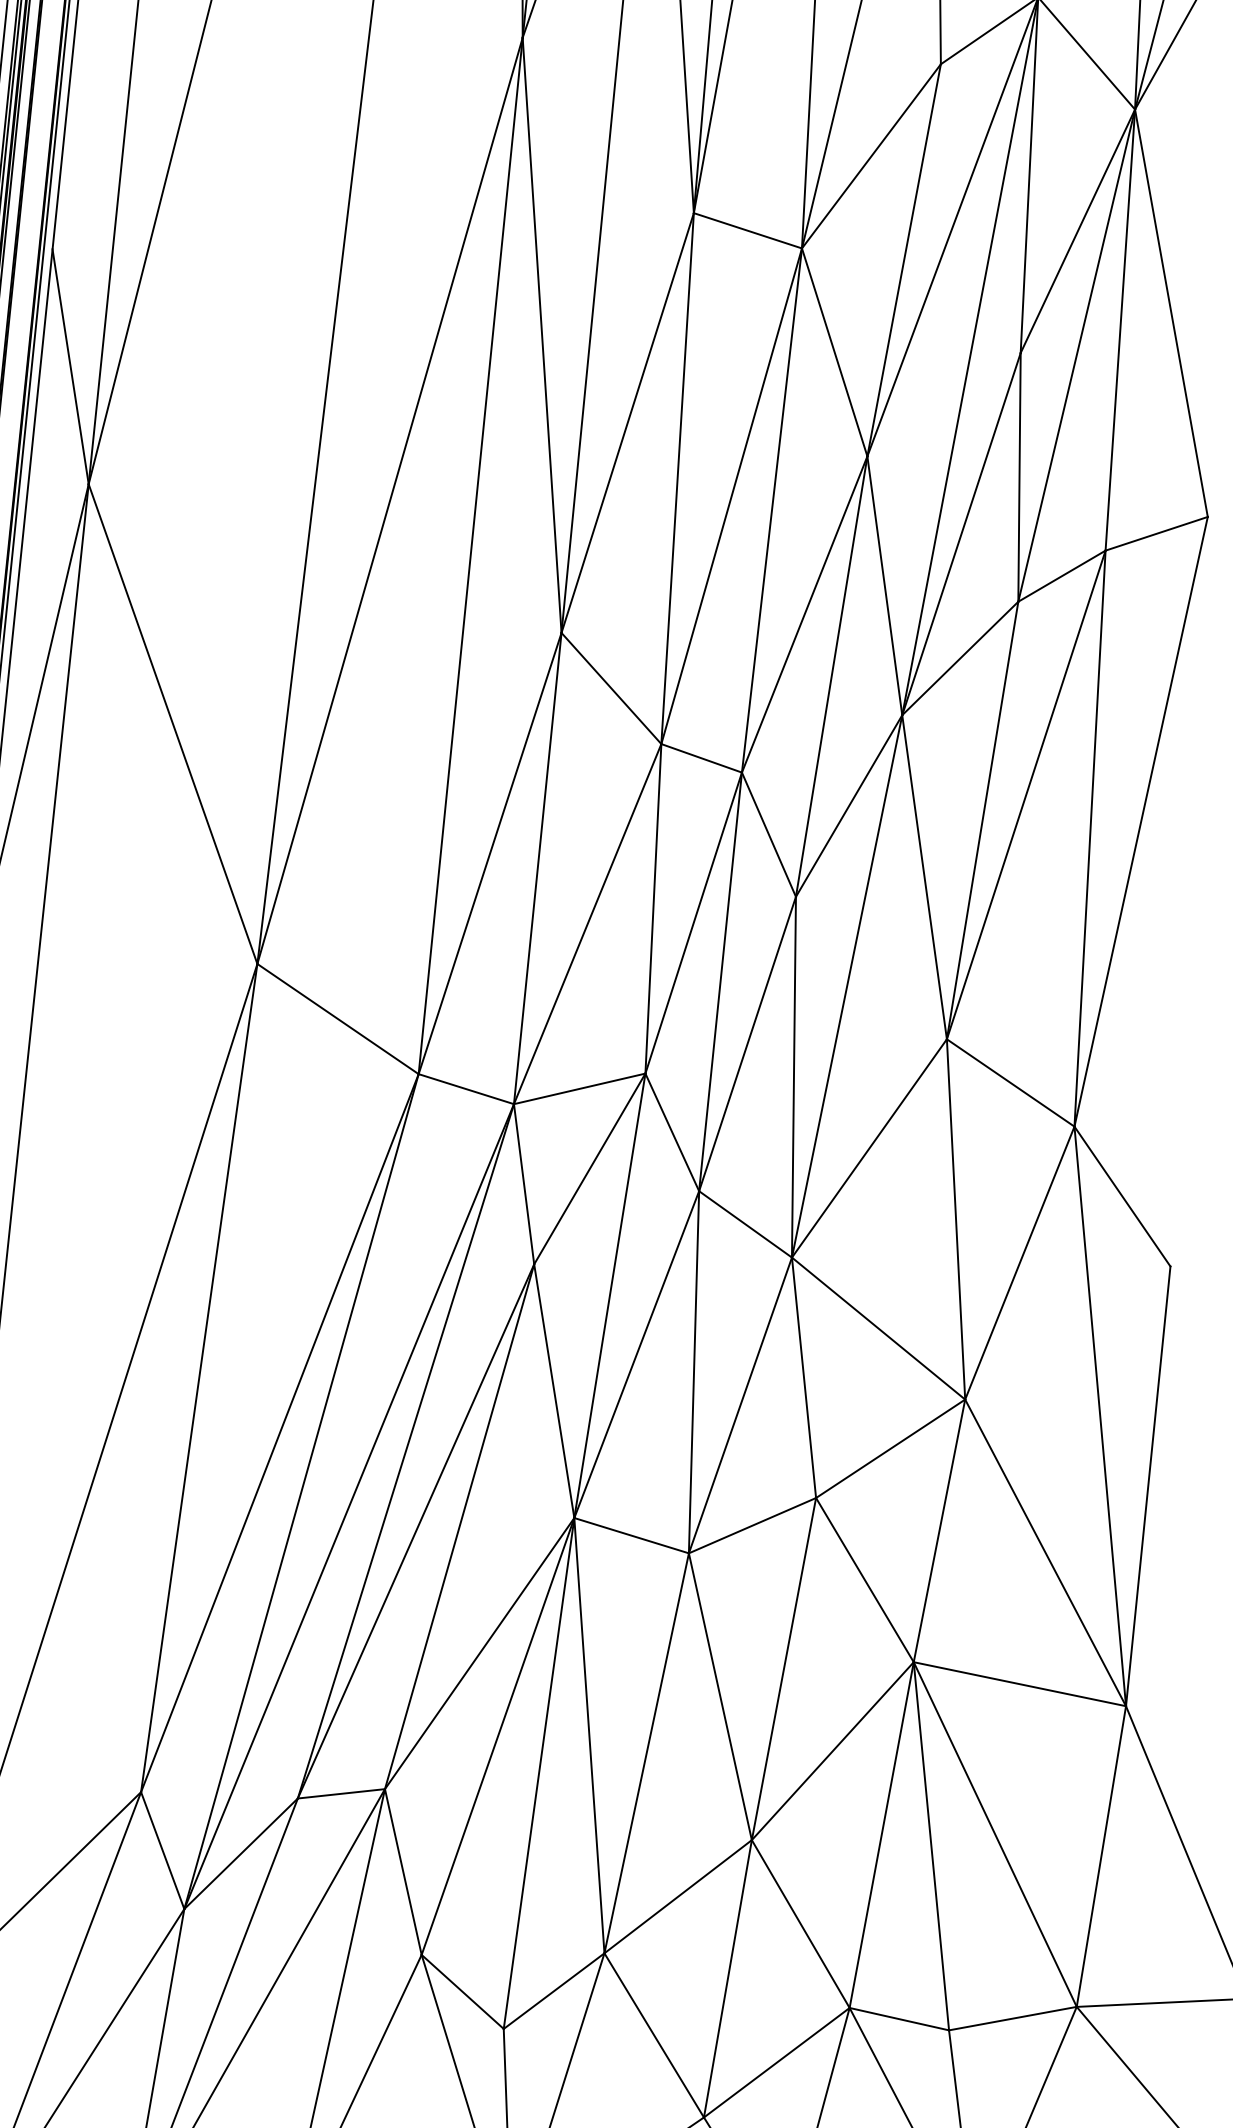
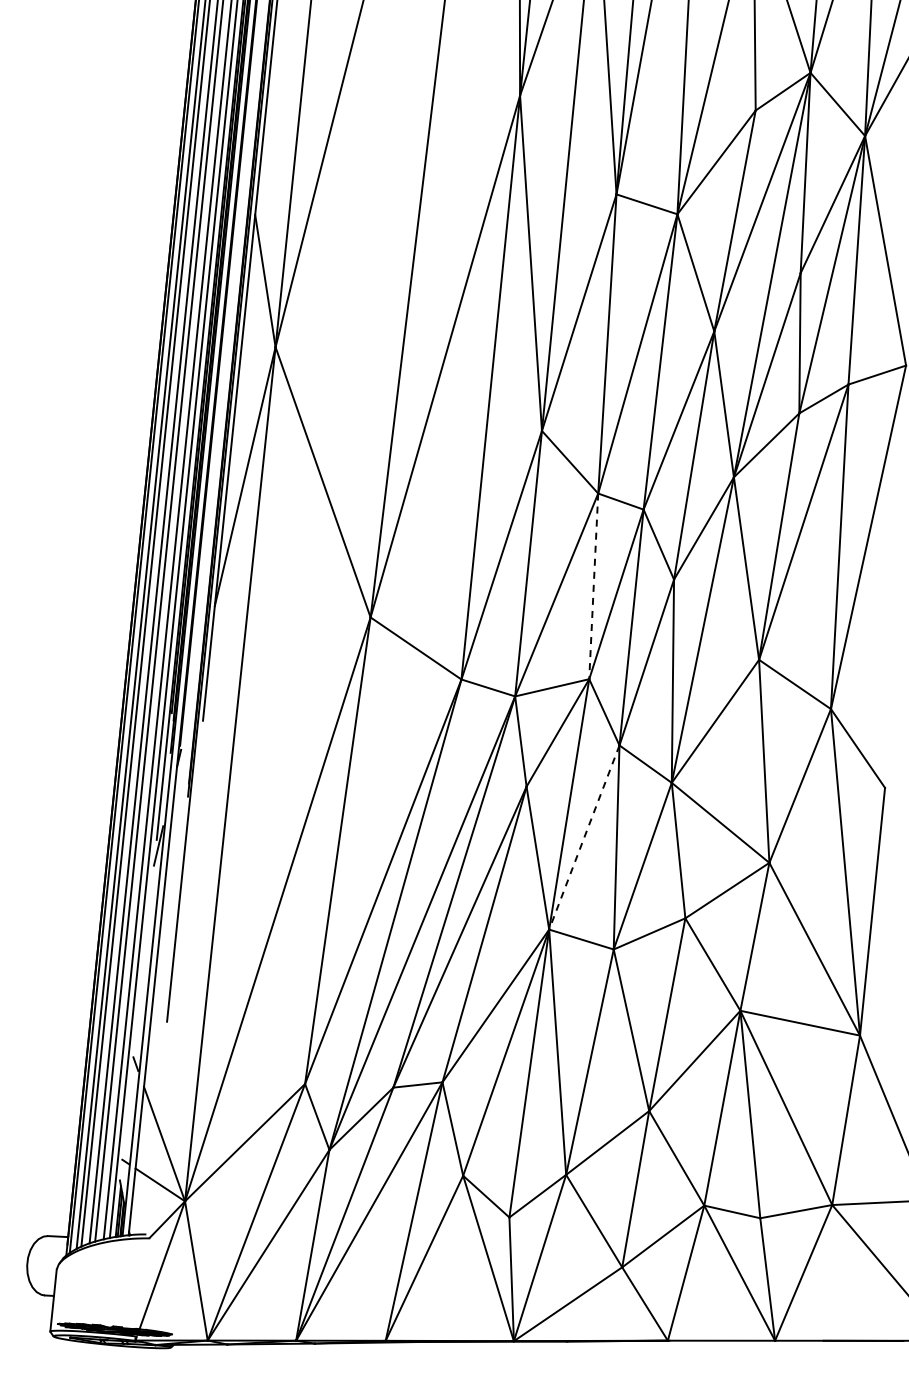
line: (652, 909) -> (593, 586), solid -> dashed
line: (637, 1354) -> (584, 837), solid -> dashed

